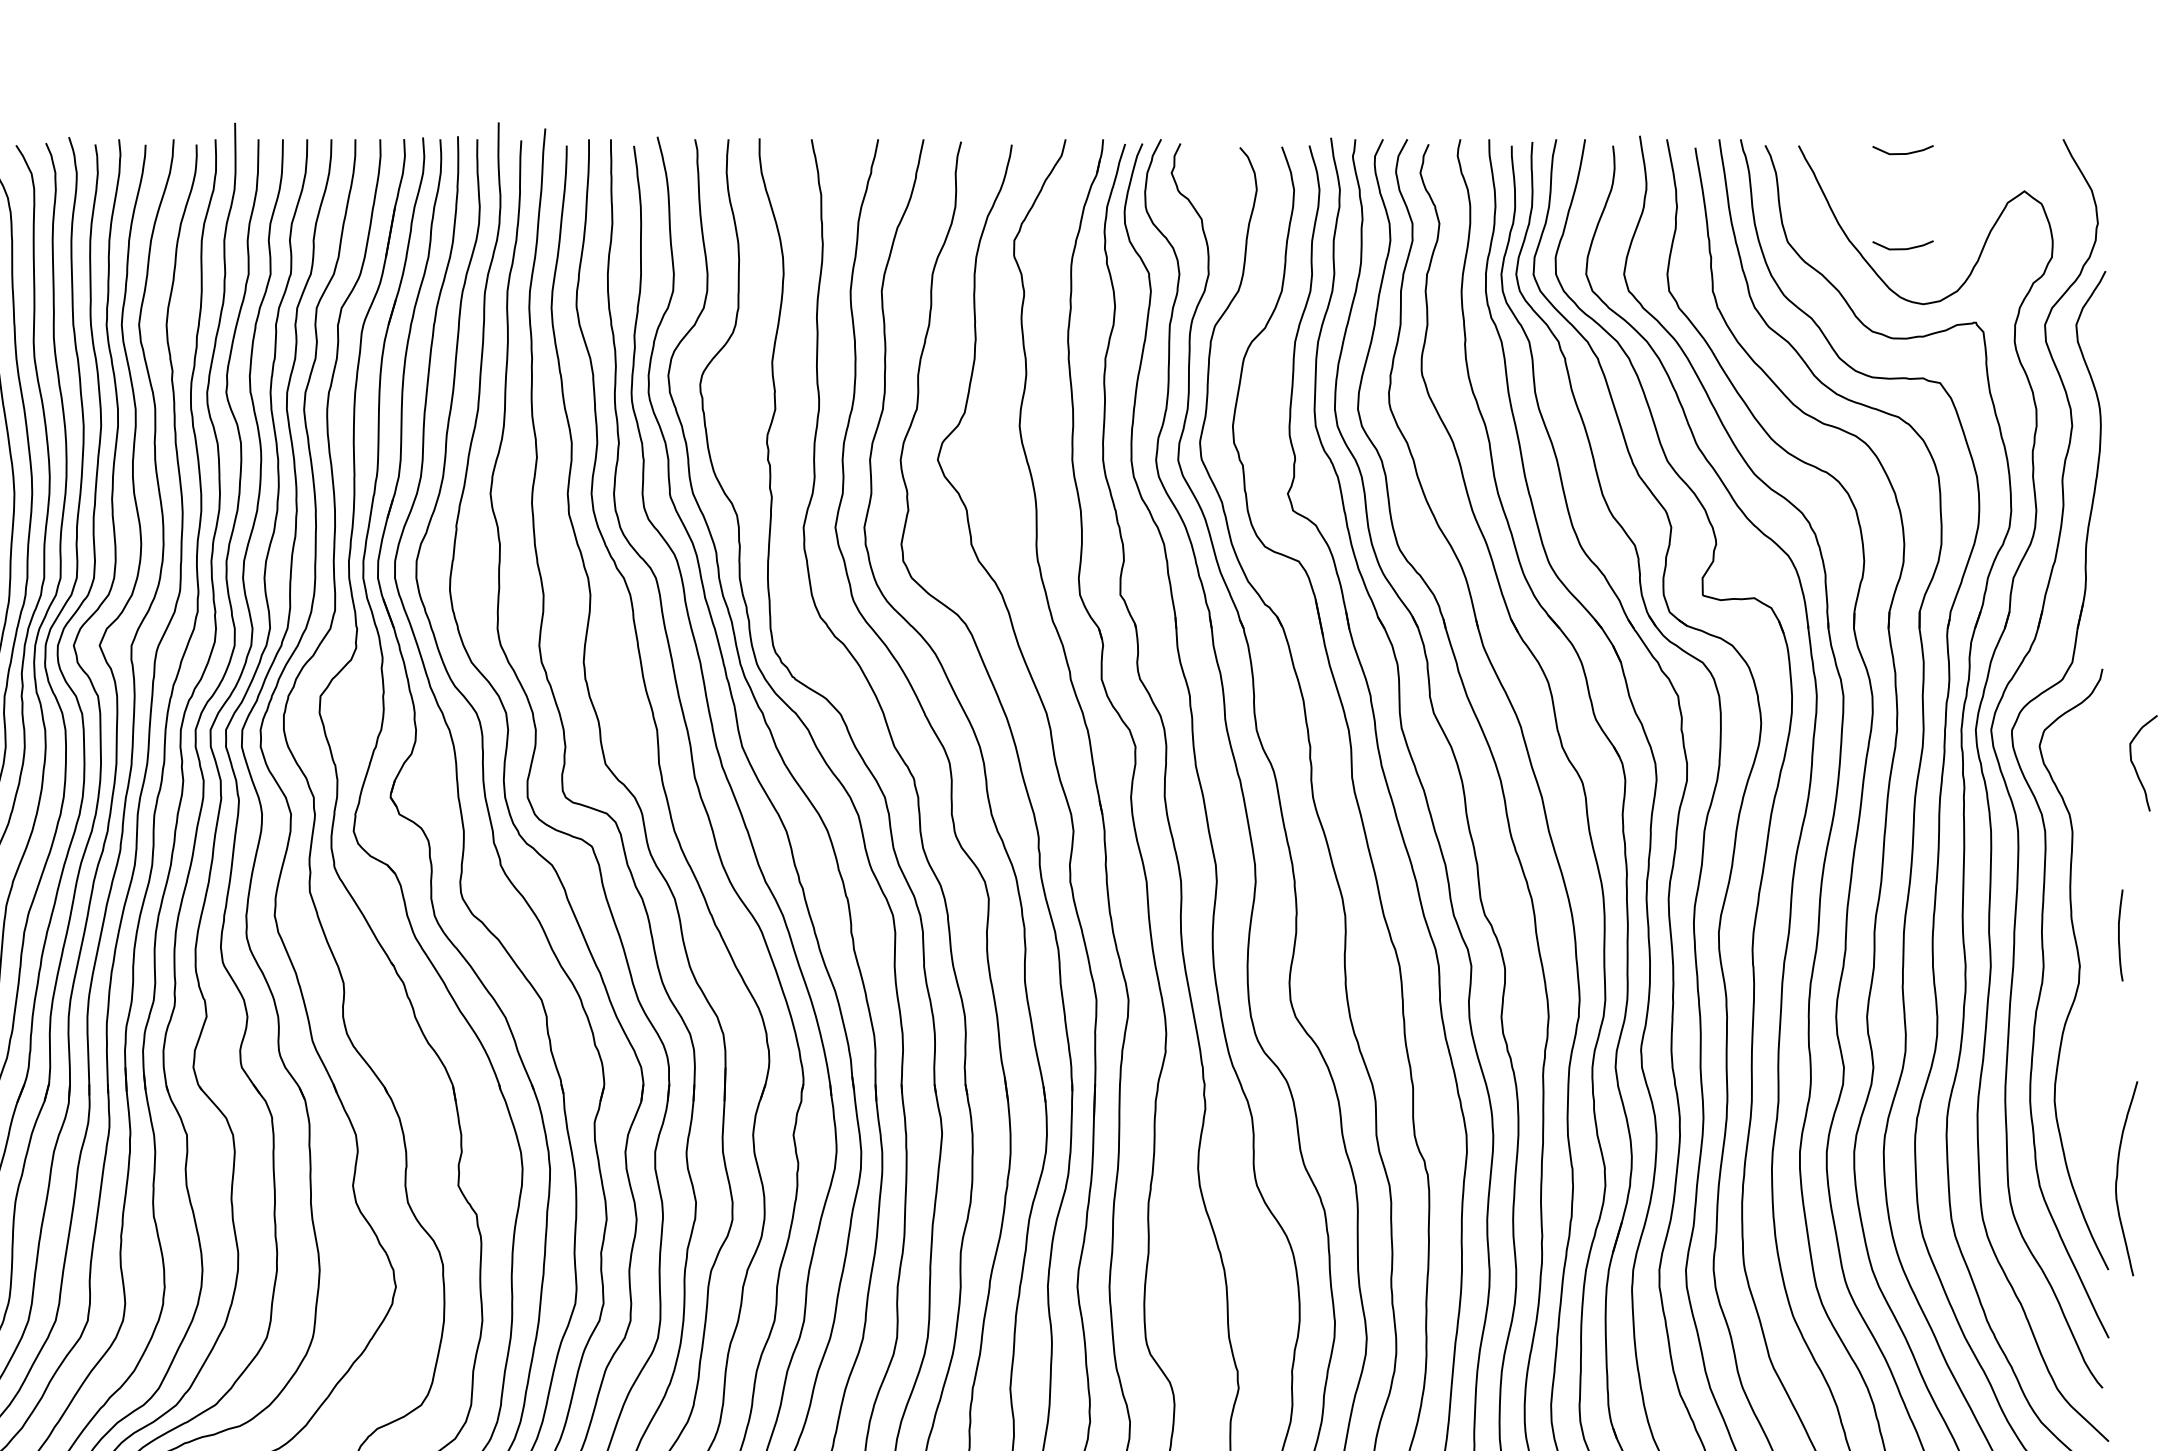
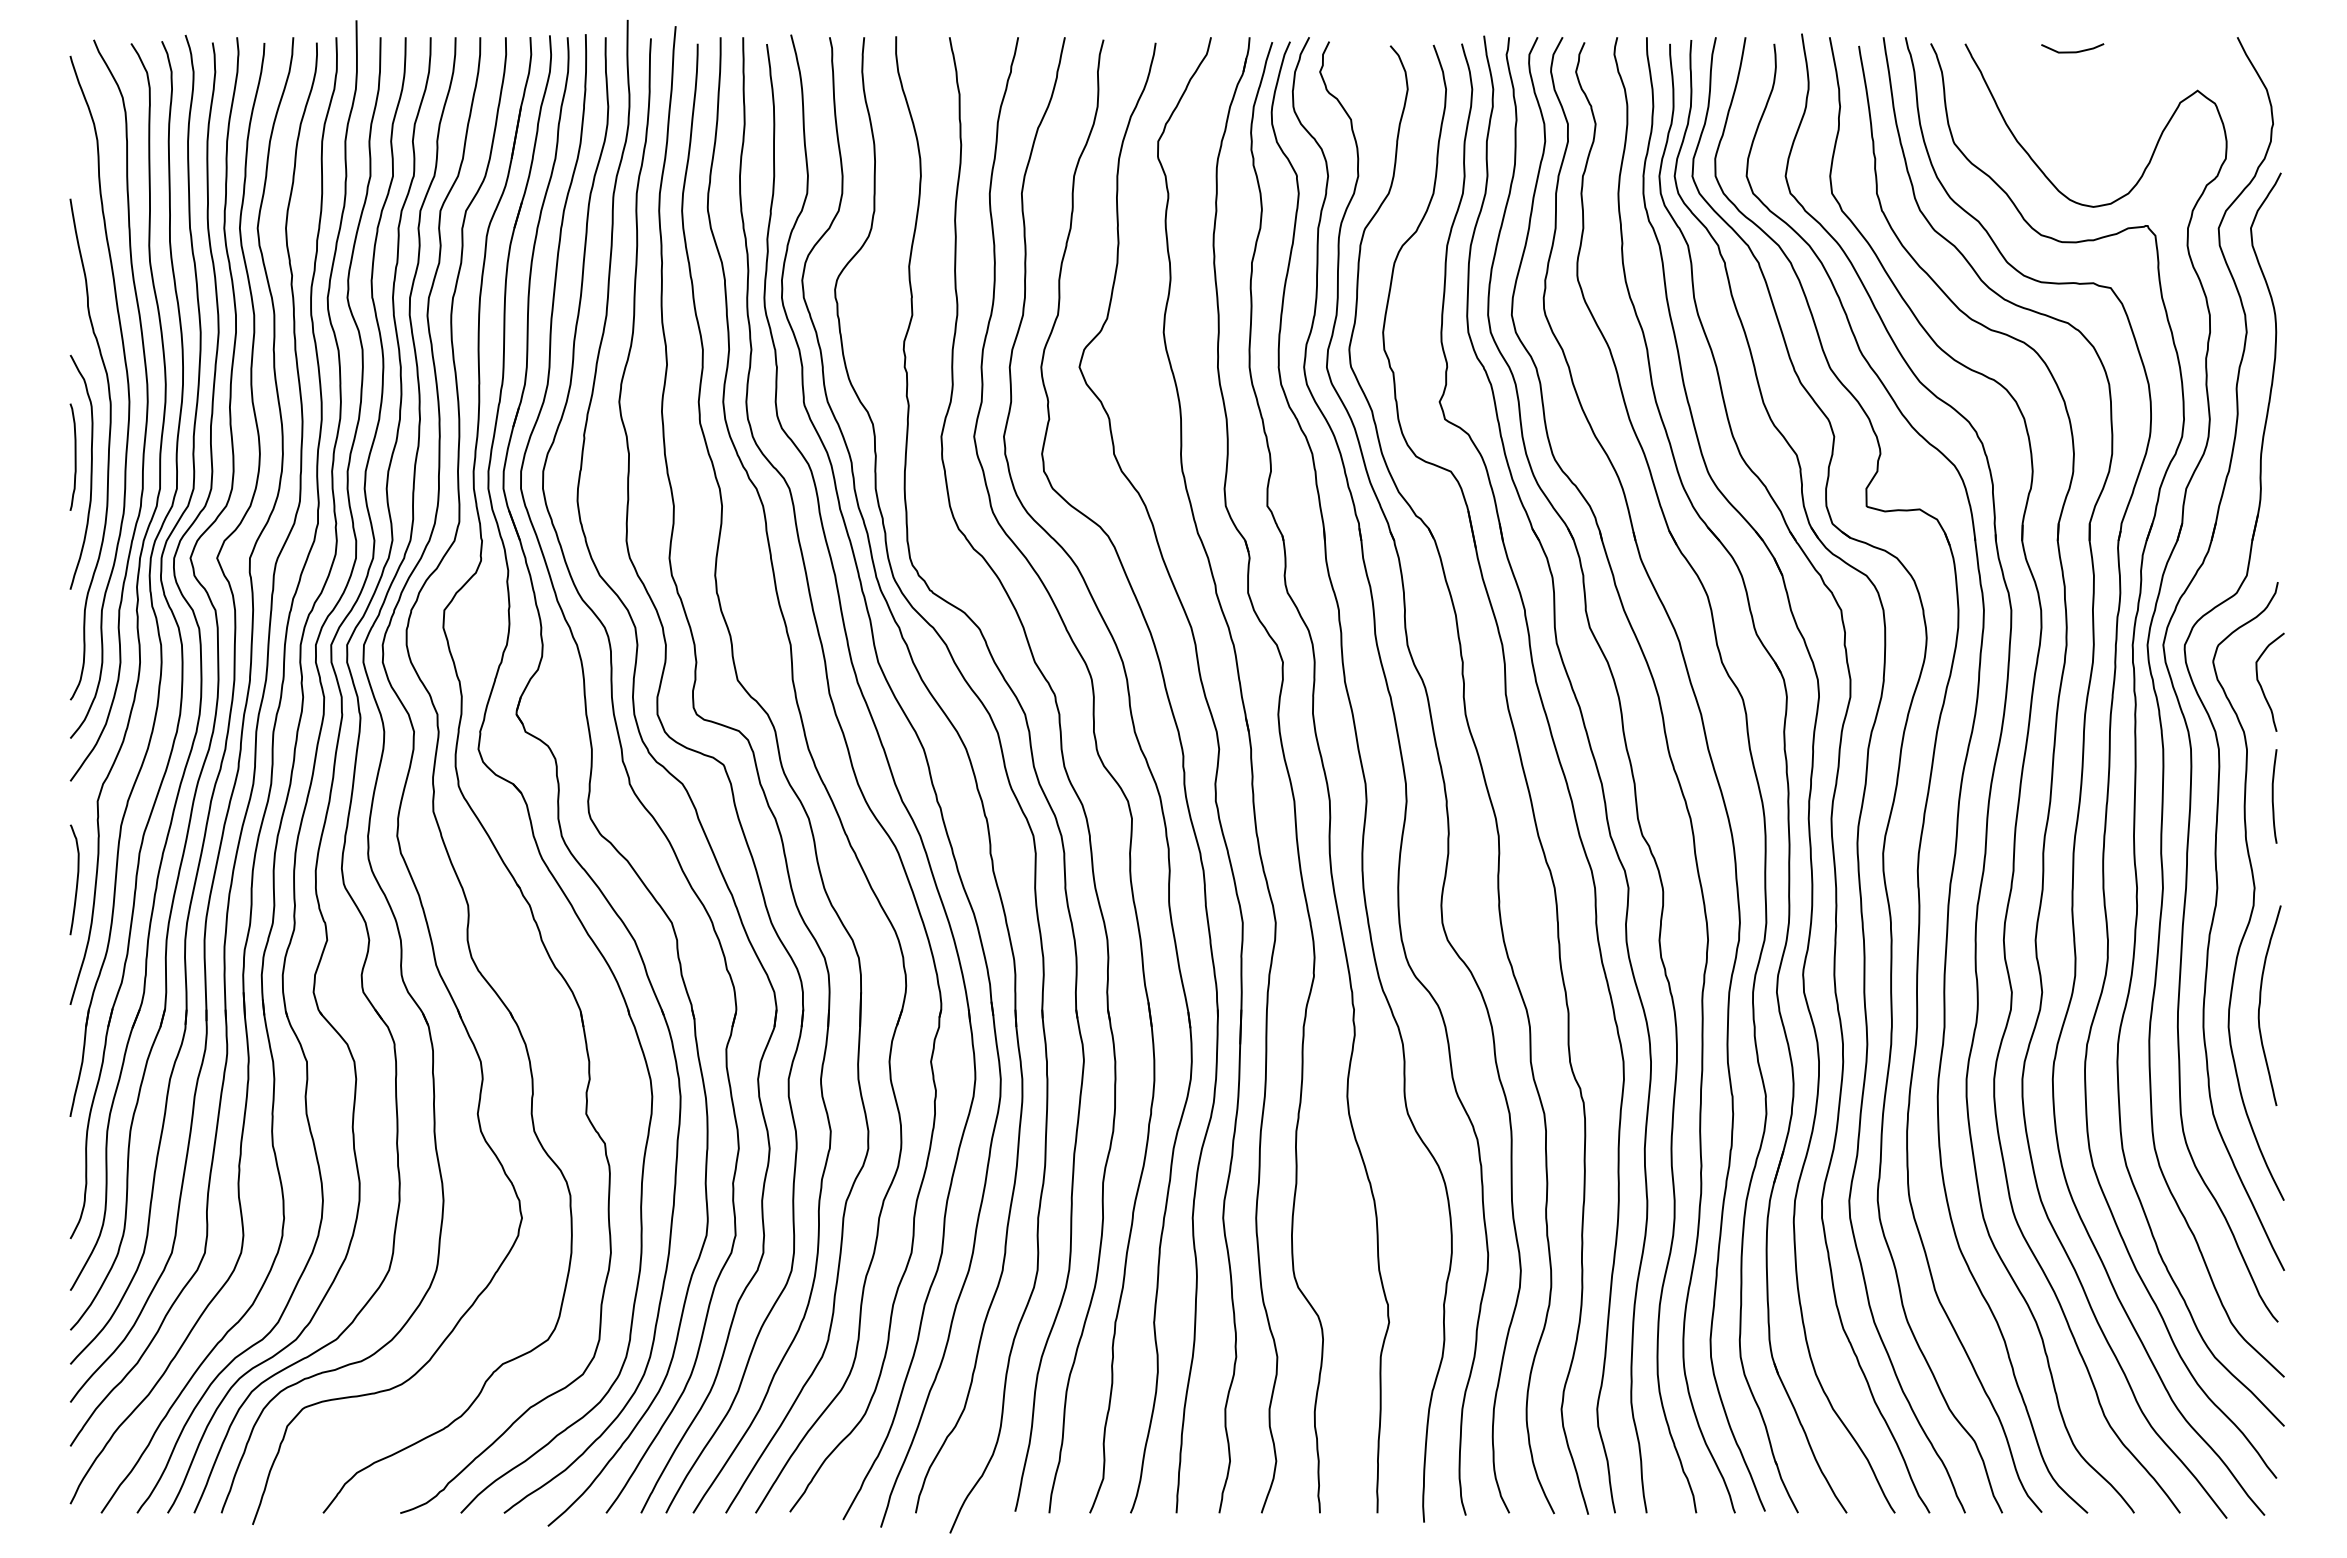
curve: (1902, 248) -> (2072, 149), removed
curve: (2135, 766) -> (2261, 685), moved
curve: (2119, 935) -> (2273, 796), moved
curve: (2117, 1178) -> (2260, 1005), moved

